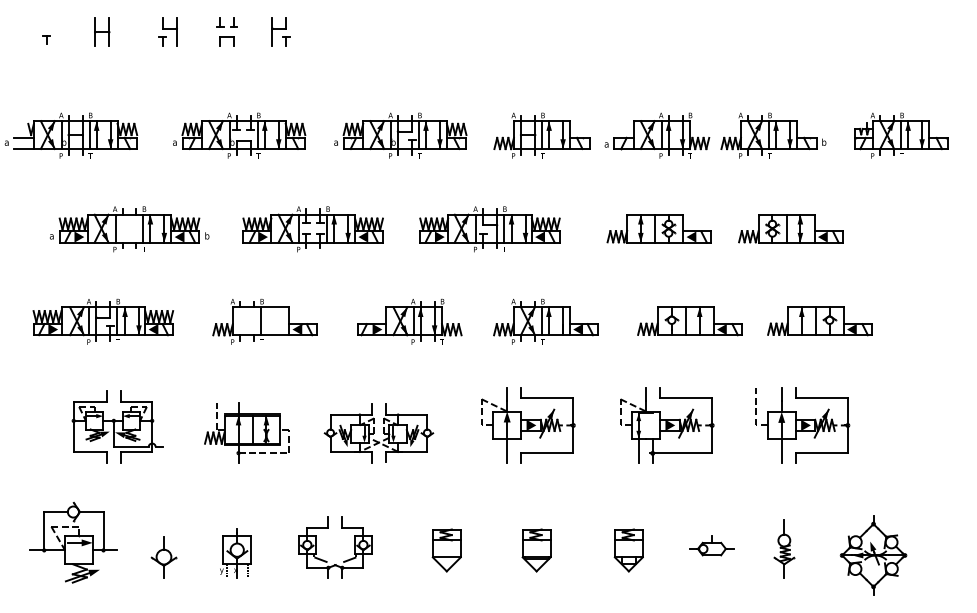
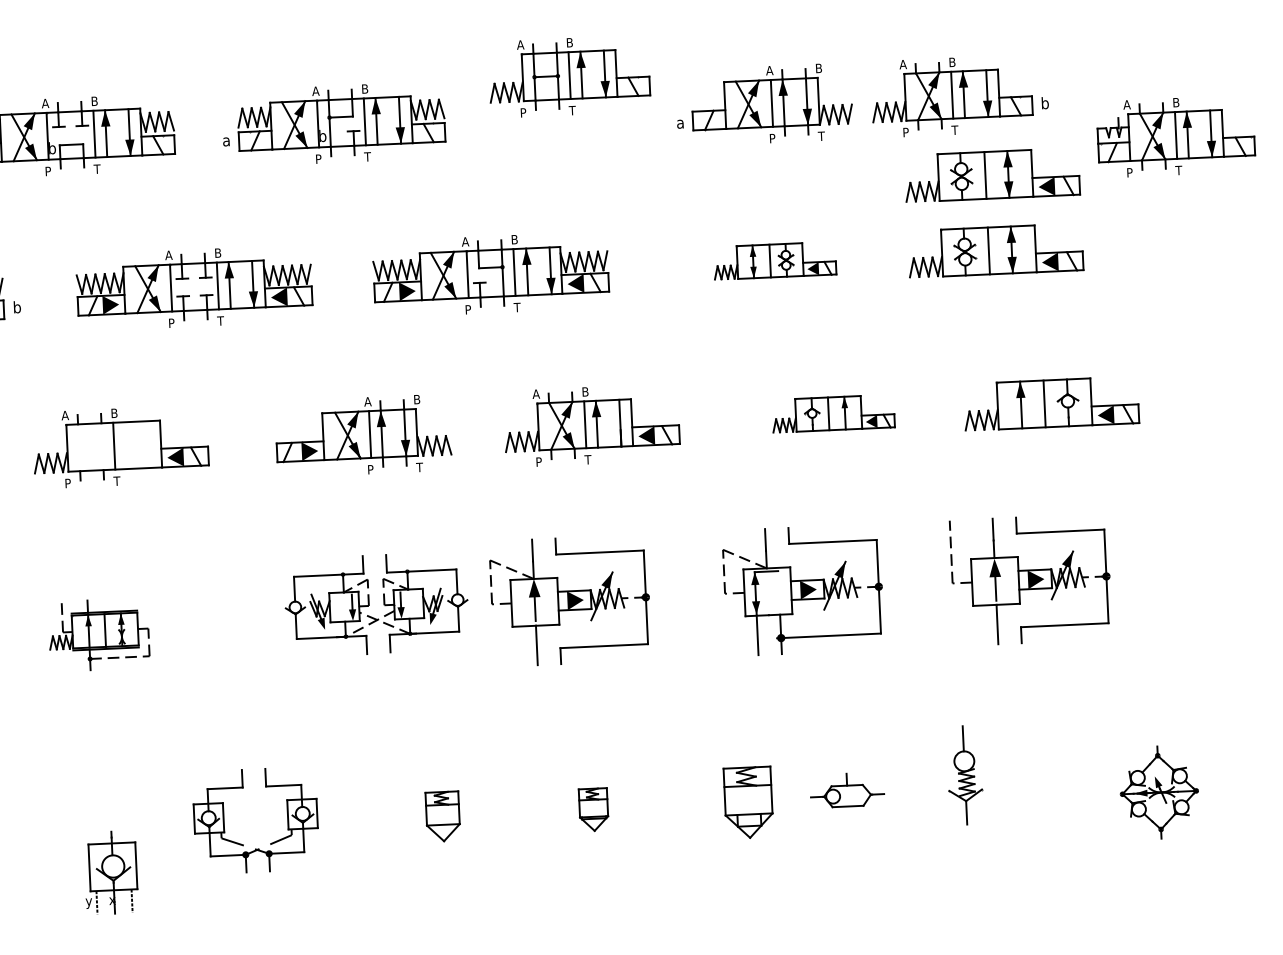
part: (541, 135) -> (568, 76), moved
part: (901, 135) -> (1176, 136), moved
part: (790, 183) -> (991, 174), added
part: (658, 228) -> (773, 260), size x0.7
part: (689, 321) -> (832, 414), size x0.7
part: (246, 432) -> (98, 634), size x0.7
part: (378, 433) -> (375, 604), moved
part: (711, 545) -> (846, 790), moved
part: (784, 548) -> (965, 774), moved
part: (446, 550) -> (442, 816), size x0.7
part: (536, 550) -> (593, 809), size x0.6
part: (235, 553) -> (110, 872), moved
part: (873, 555) -> (1159, 792), size x0.7

